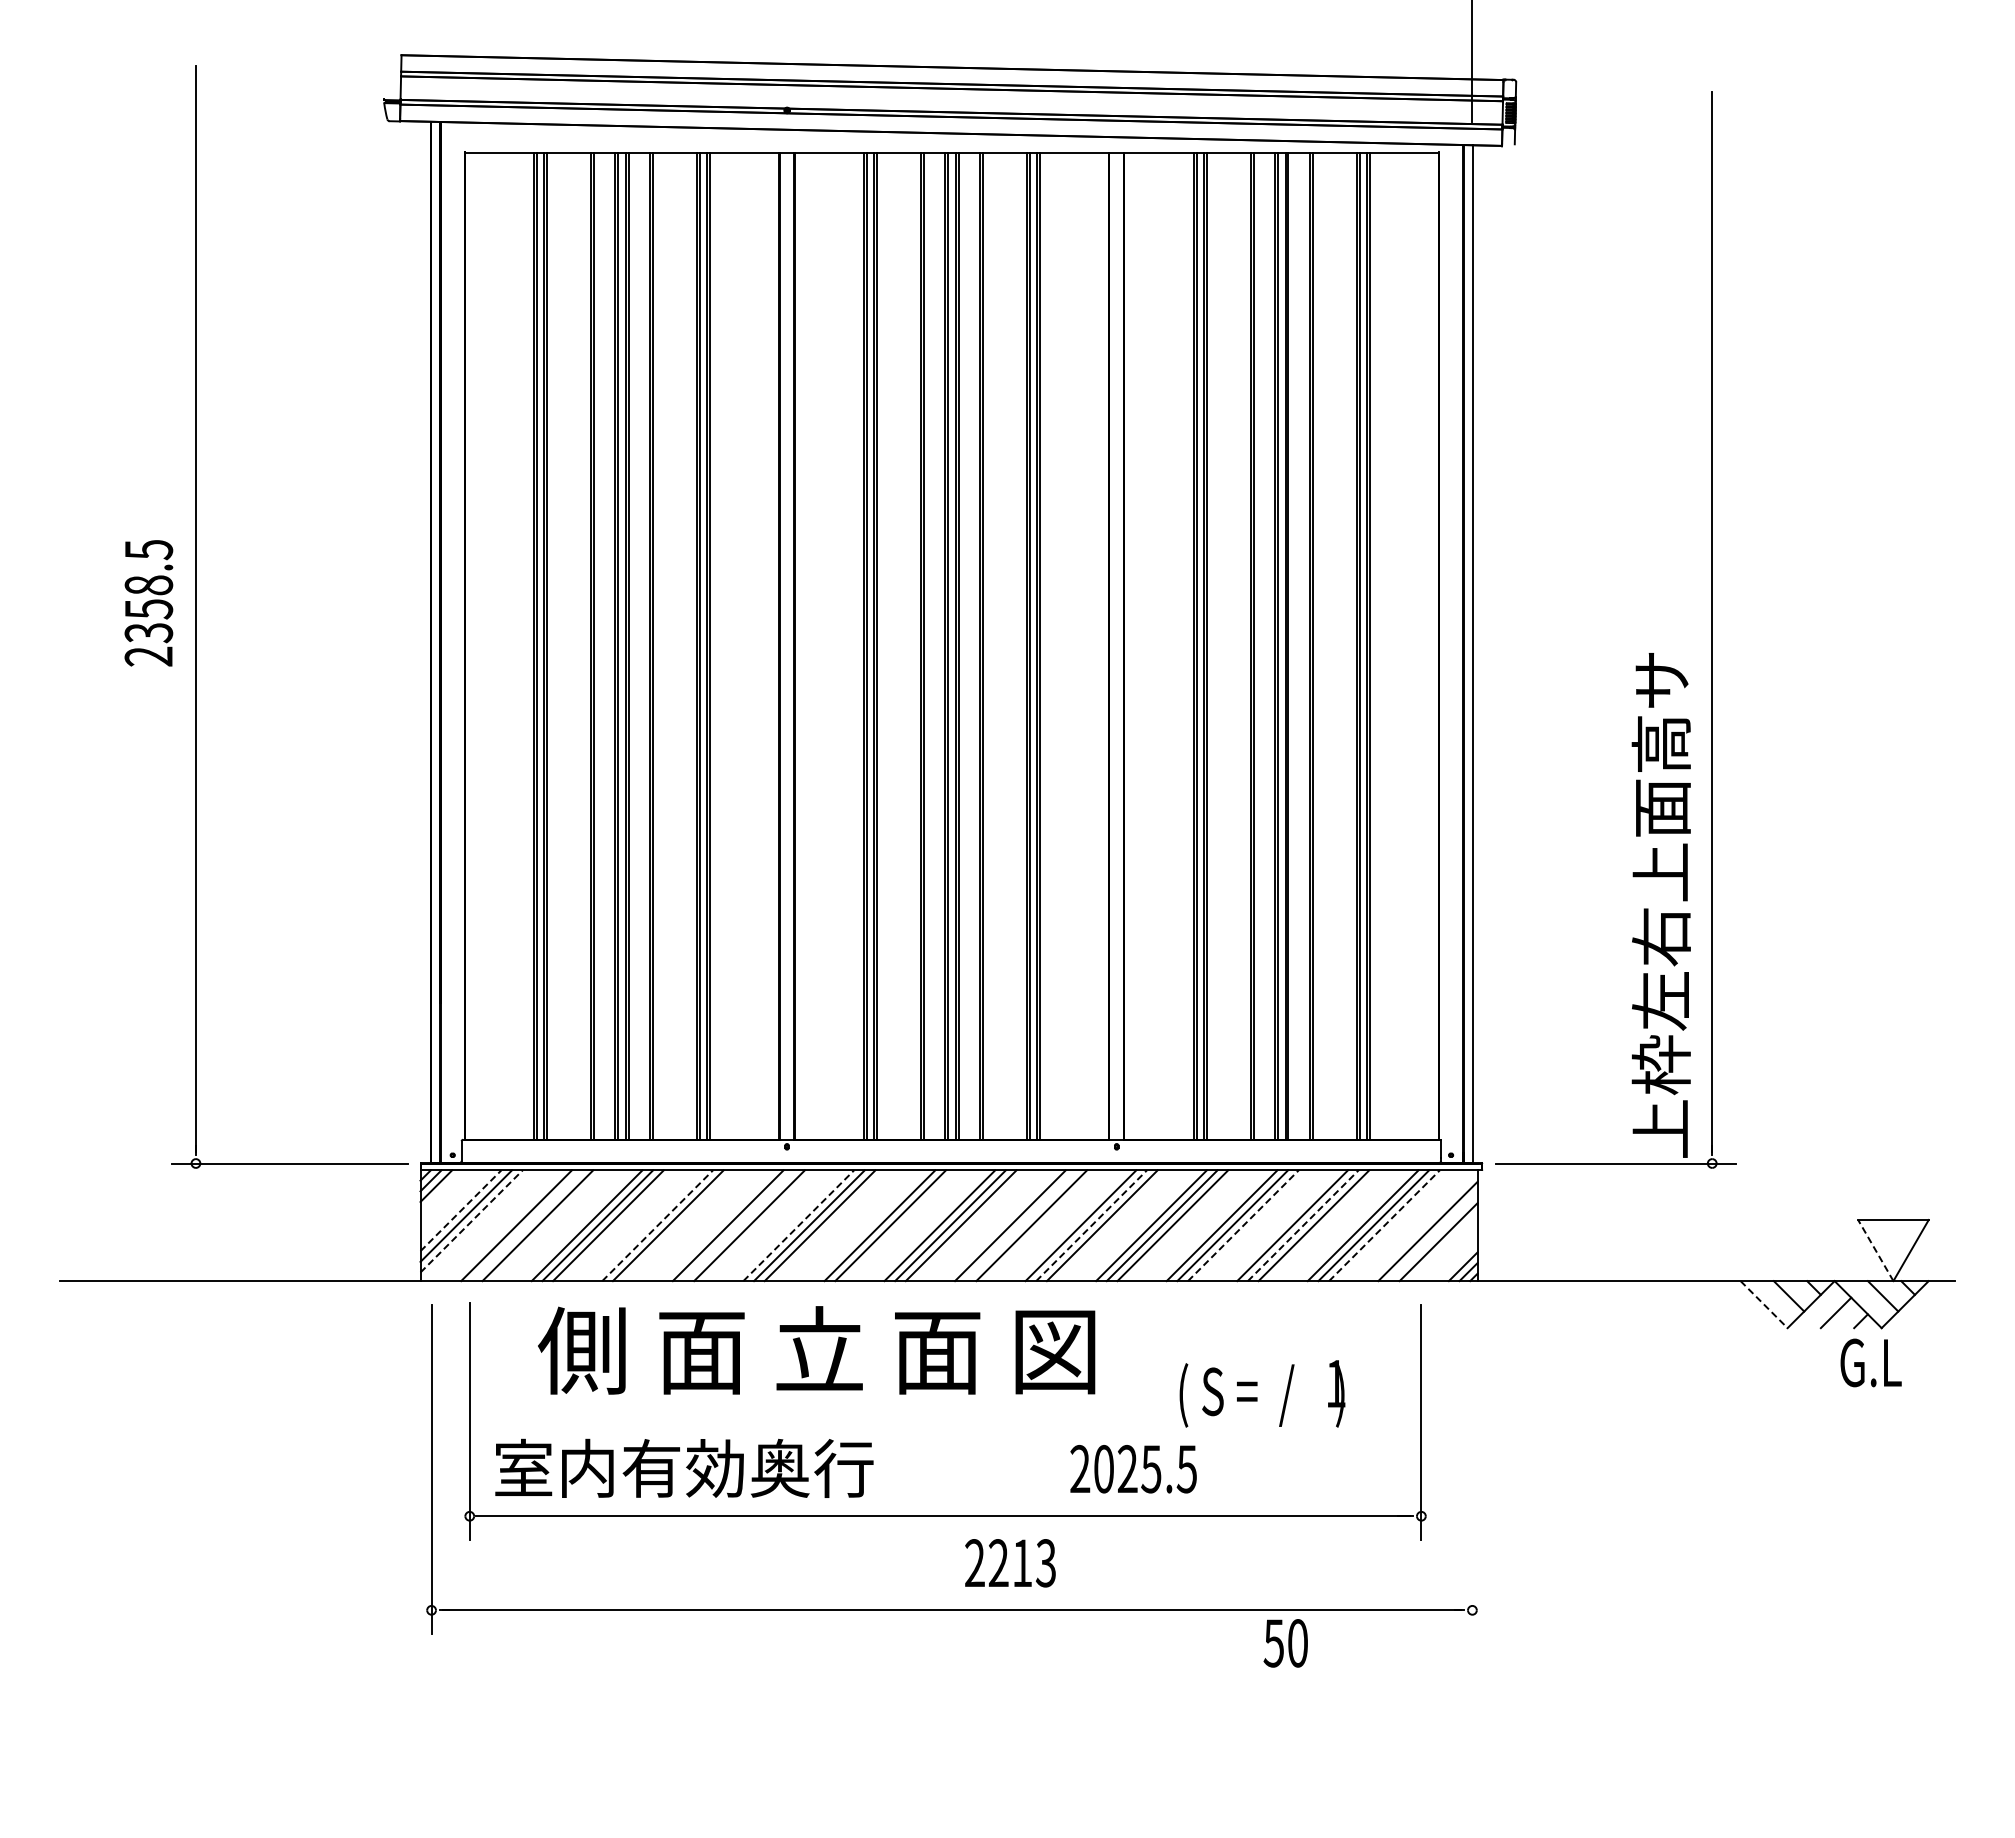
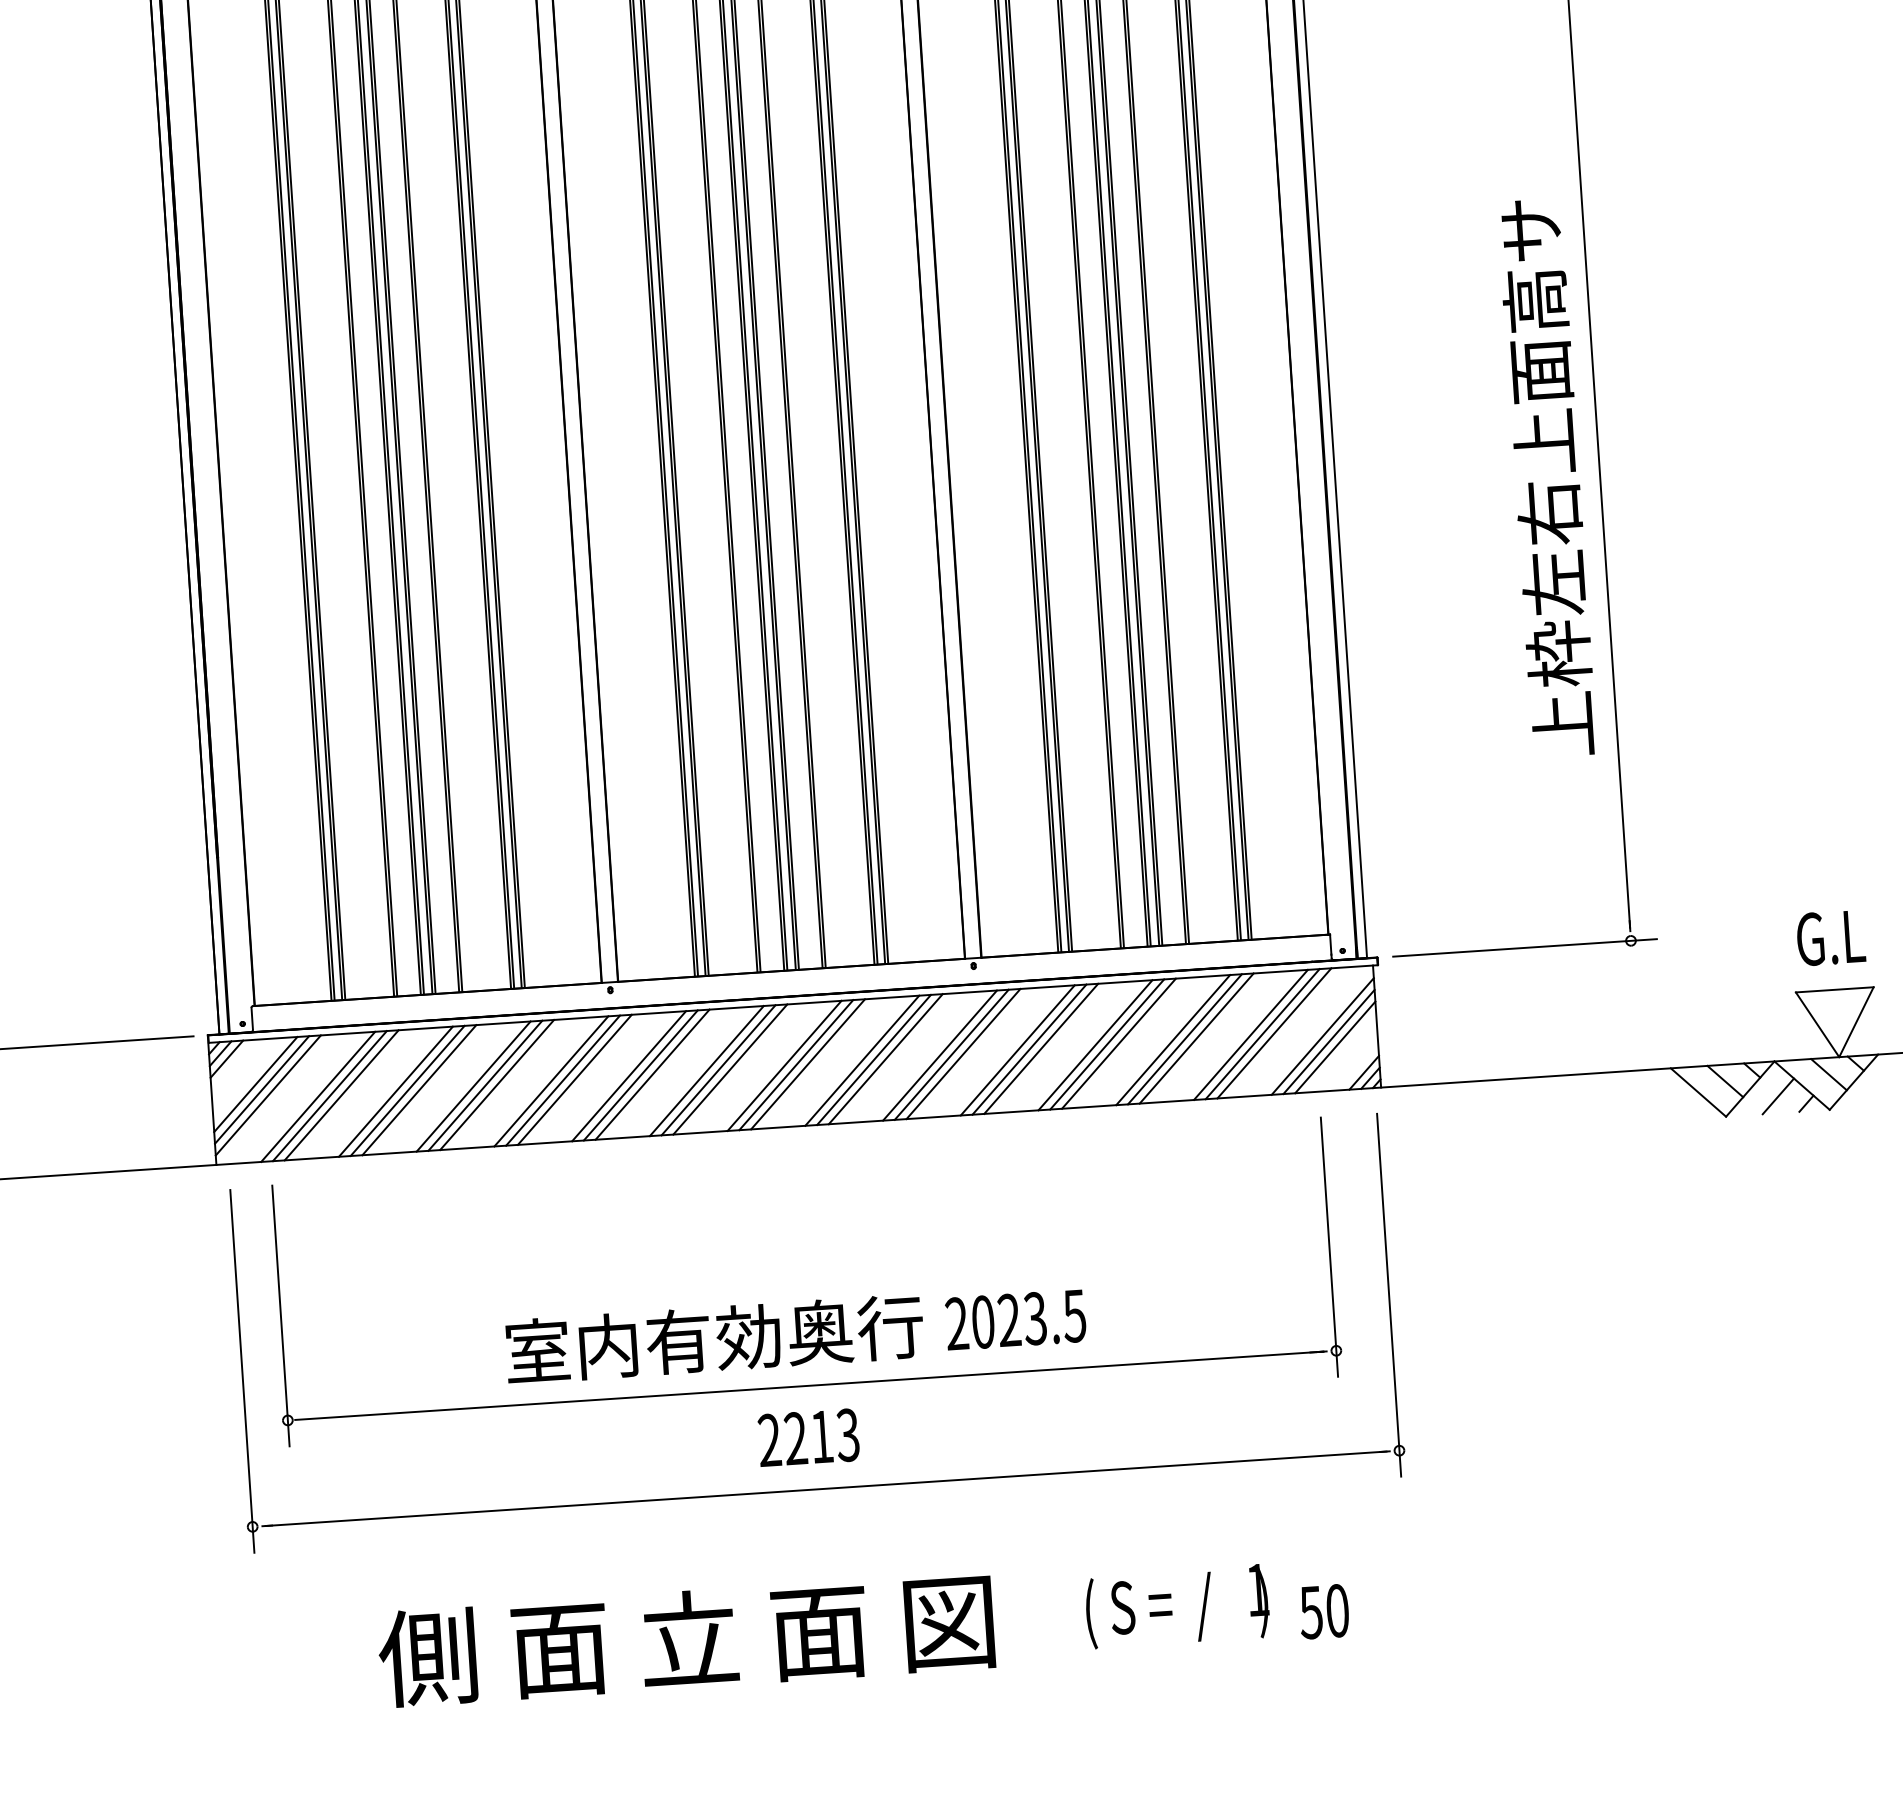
text: (1660, 905) -> (1546, 478), moved
line: (461, 1210) -> (256, 1084), dashed -> solid
line: (471, 1221) -> (268, 1095), dashed -> solid
line: (526, 1225) -> (329, 1095), added
line: (658, 1225) -> (474, 1086), dashed -> solid
line: (678, 1225) -> (496, 1084), added
line: (738, 1225) -> (562, 1080), added
line: (799, 1225) -> (629, 1075), dashed -> solid
line: (868, 1225) -> (705, 1070), added
line: (1020, 1225) -> (873, 1059), added
line: (1091, 1225) -> (951, 1054), dashed -> solid
line: (1243, 1225) -> (1119, 1043), dashed -> solid
line: (1303, 1225) -> (1185, 1039), dashed -> solid
line: (1384, 1225) -> (1274, 1033), dashed -> solid
line: (1432, 1236) -> (1328, 1041), added
line: (1875, 1250) -> (1817, 1024), dashed -> solid
line: (1764, 1304) -> (1698, 1092), dashed -> solid
text: (816, 1350) -> (686, 1639), moved
text: (1870, 1362) -> (1830, 937), moved
text: (1262, 1393) -> (1177, 1606), moved
text: (684, 1467) -> (714, 1338), moved
line: (1472, 1468) -> (1389, 1294), added
text: (1151, 1469) -> (1035, 1319), 2025.5 -> 2023.5
text: (1010, 1563) -> (808, 1438), moved
text: (1285, 1643) -> (1323, 1611), moved

